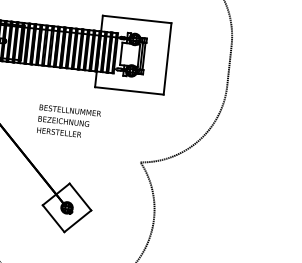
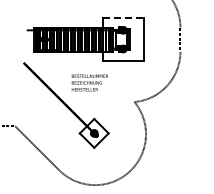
line: (137, 19) -> (123, 18), solid -> dashed

